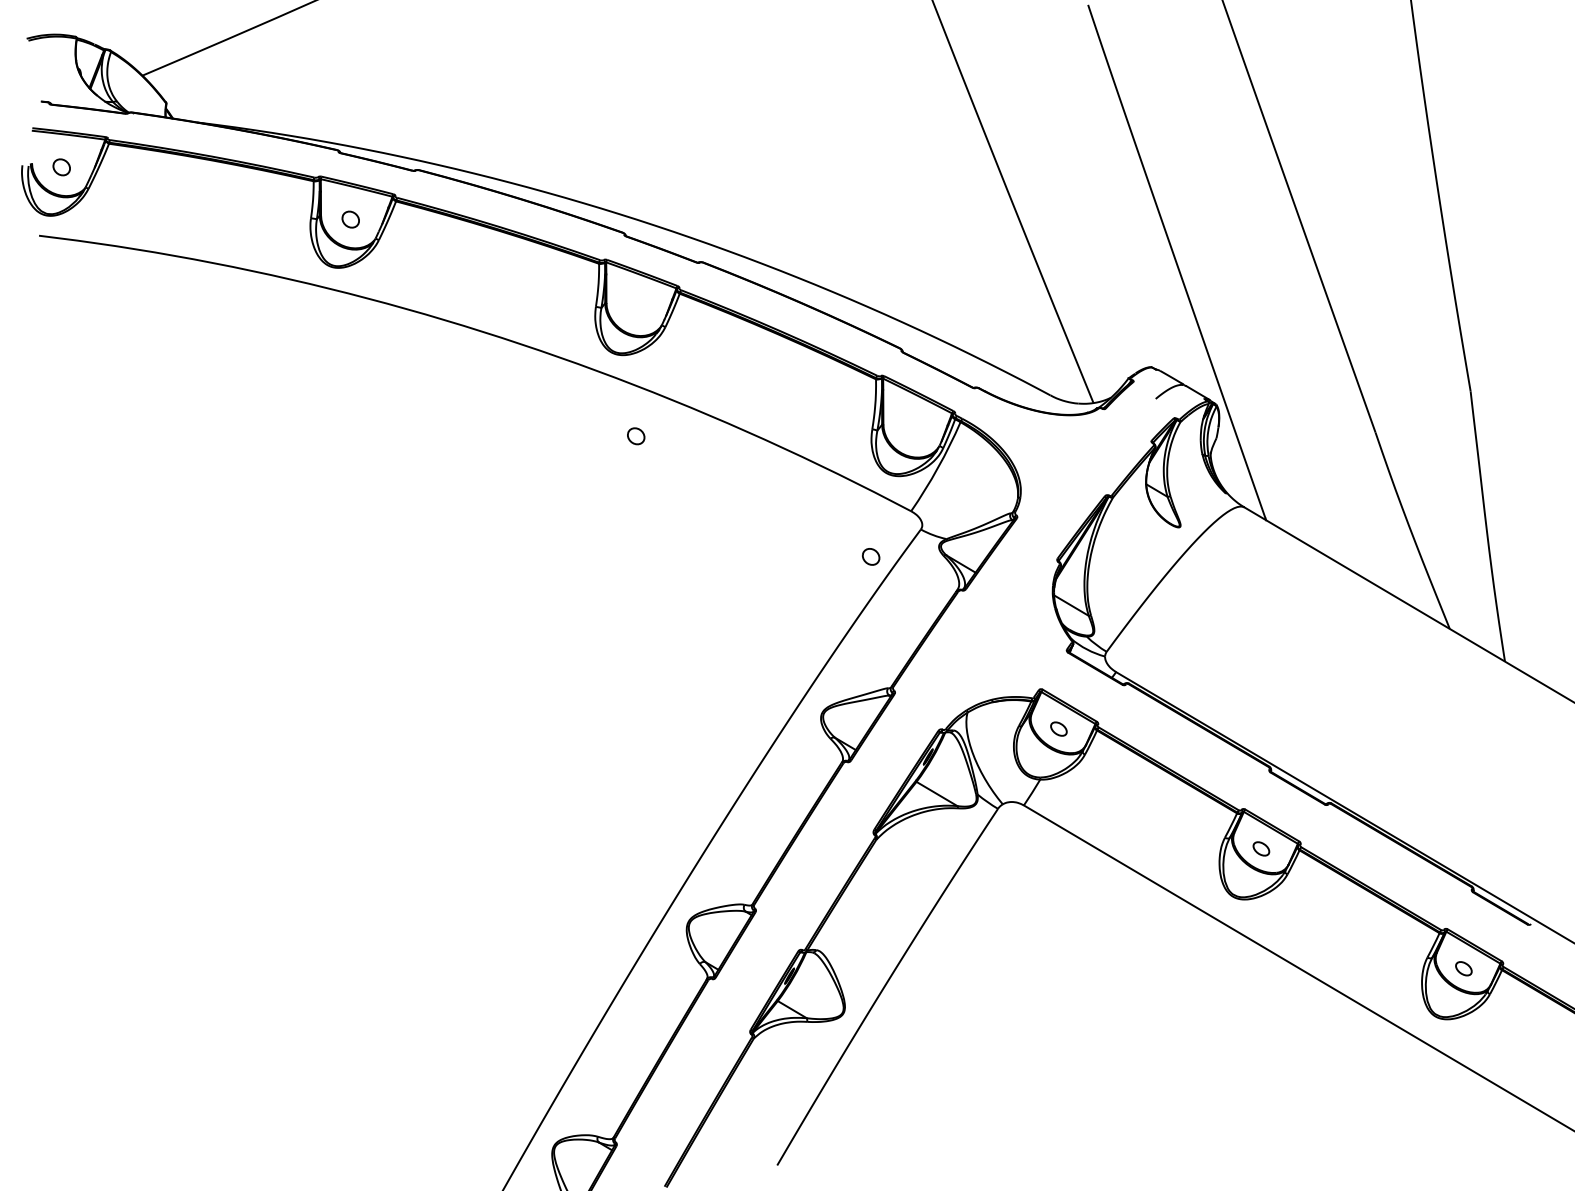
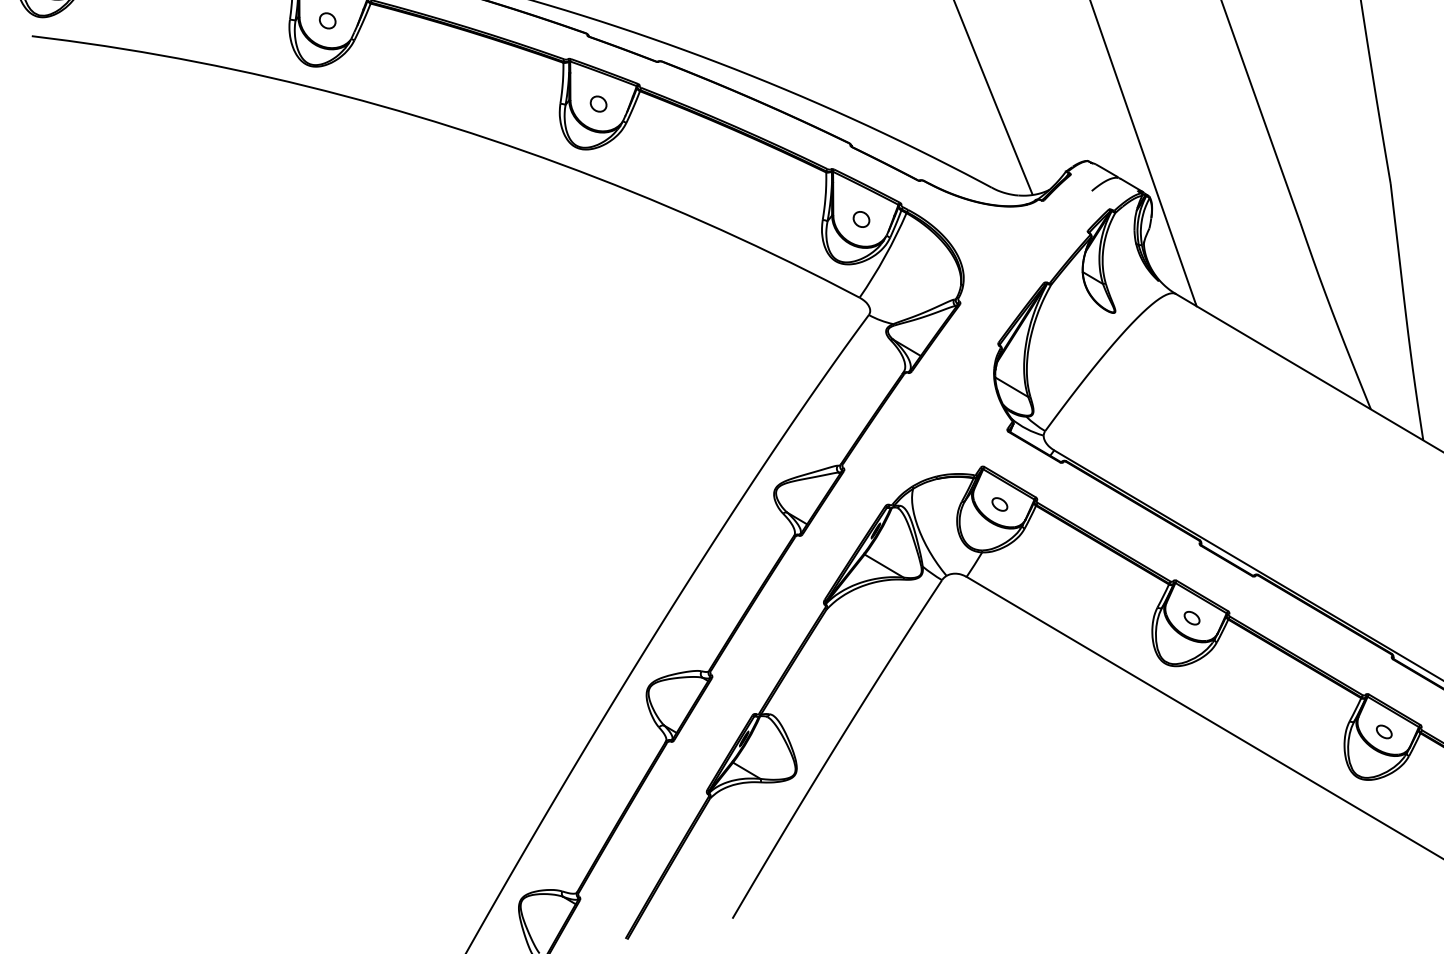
part: (636, 436) -> (598, 104), moved
part: (871, 556) -> (861, 219), moved

